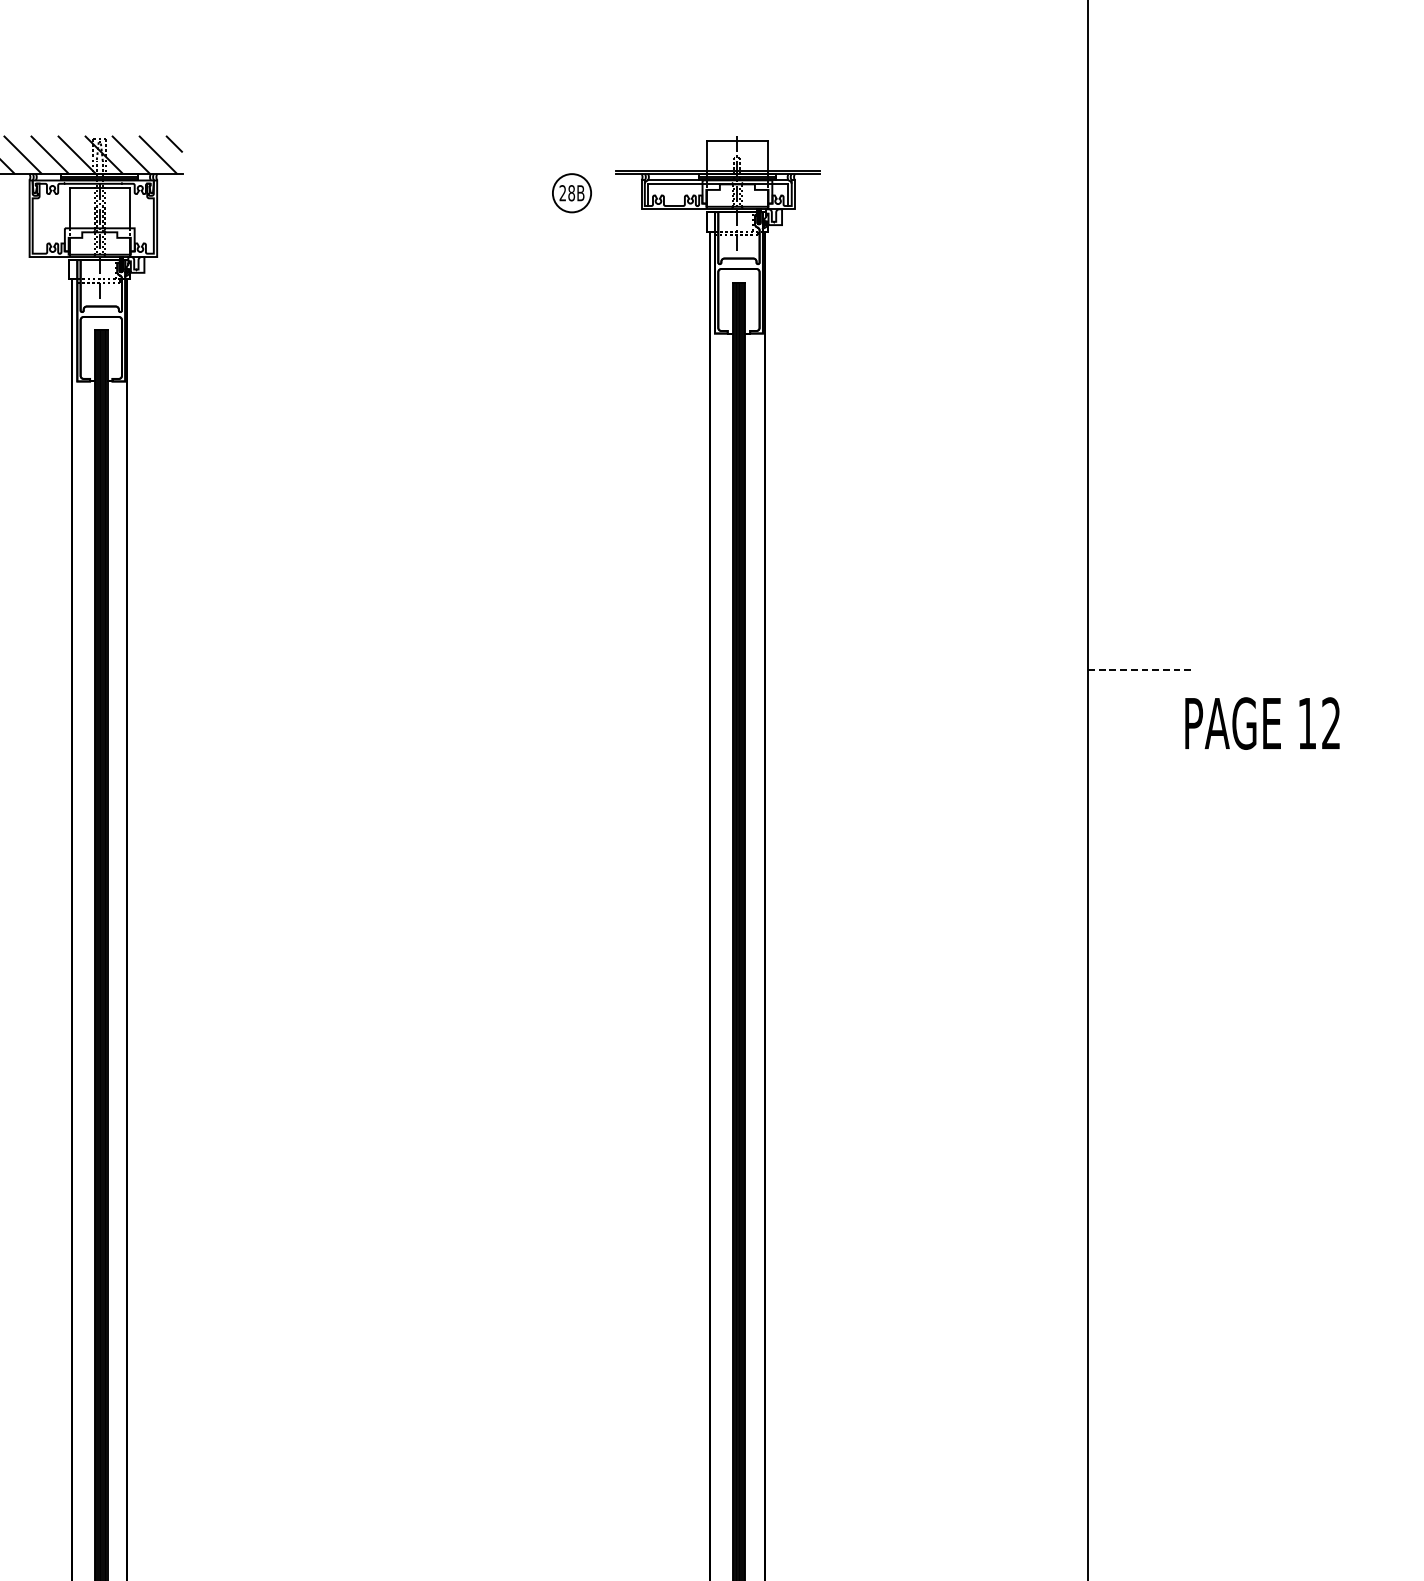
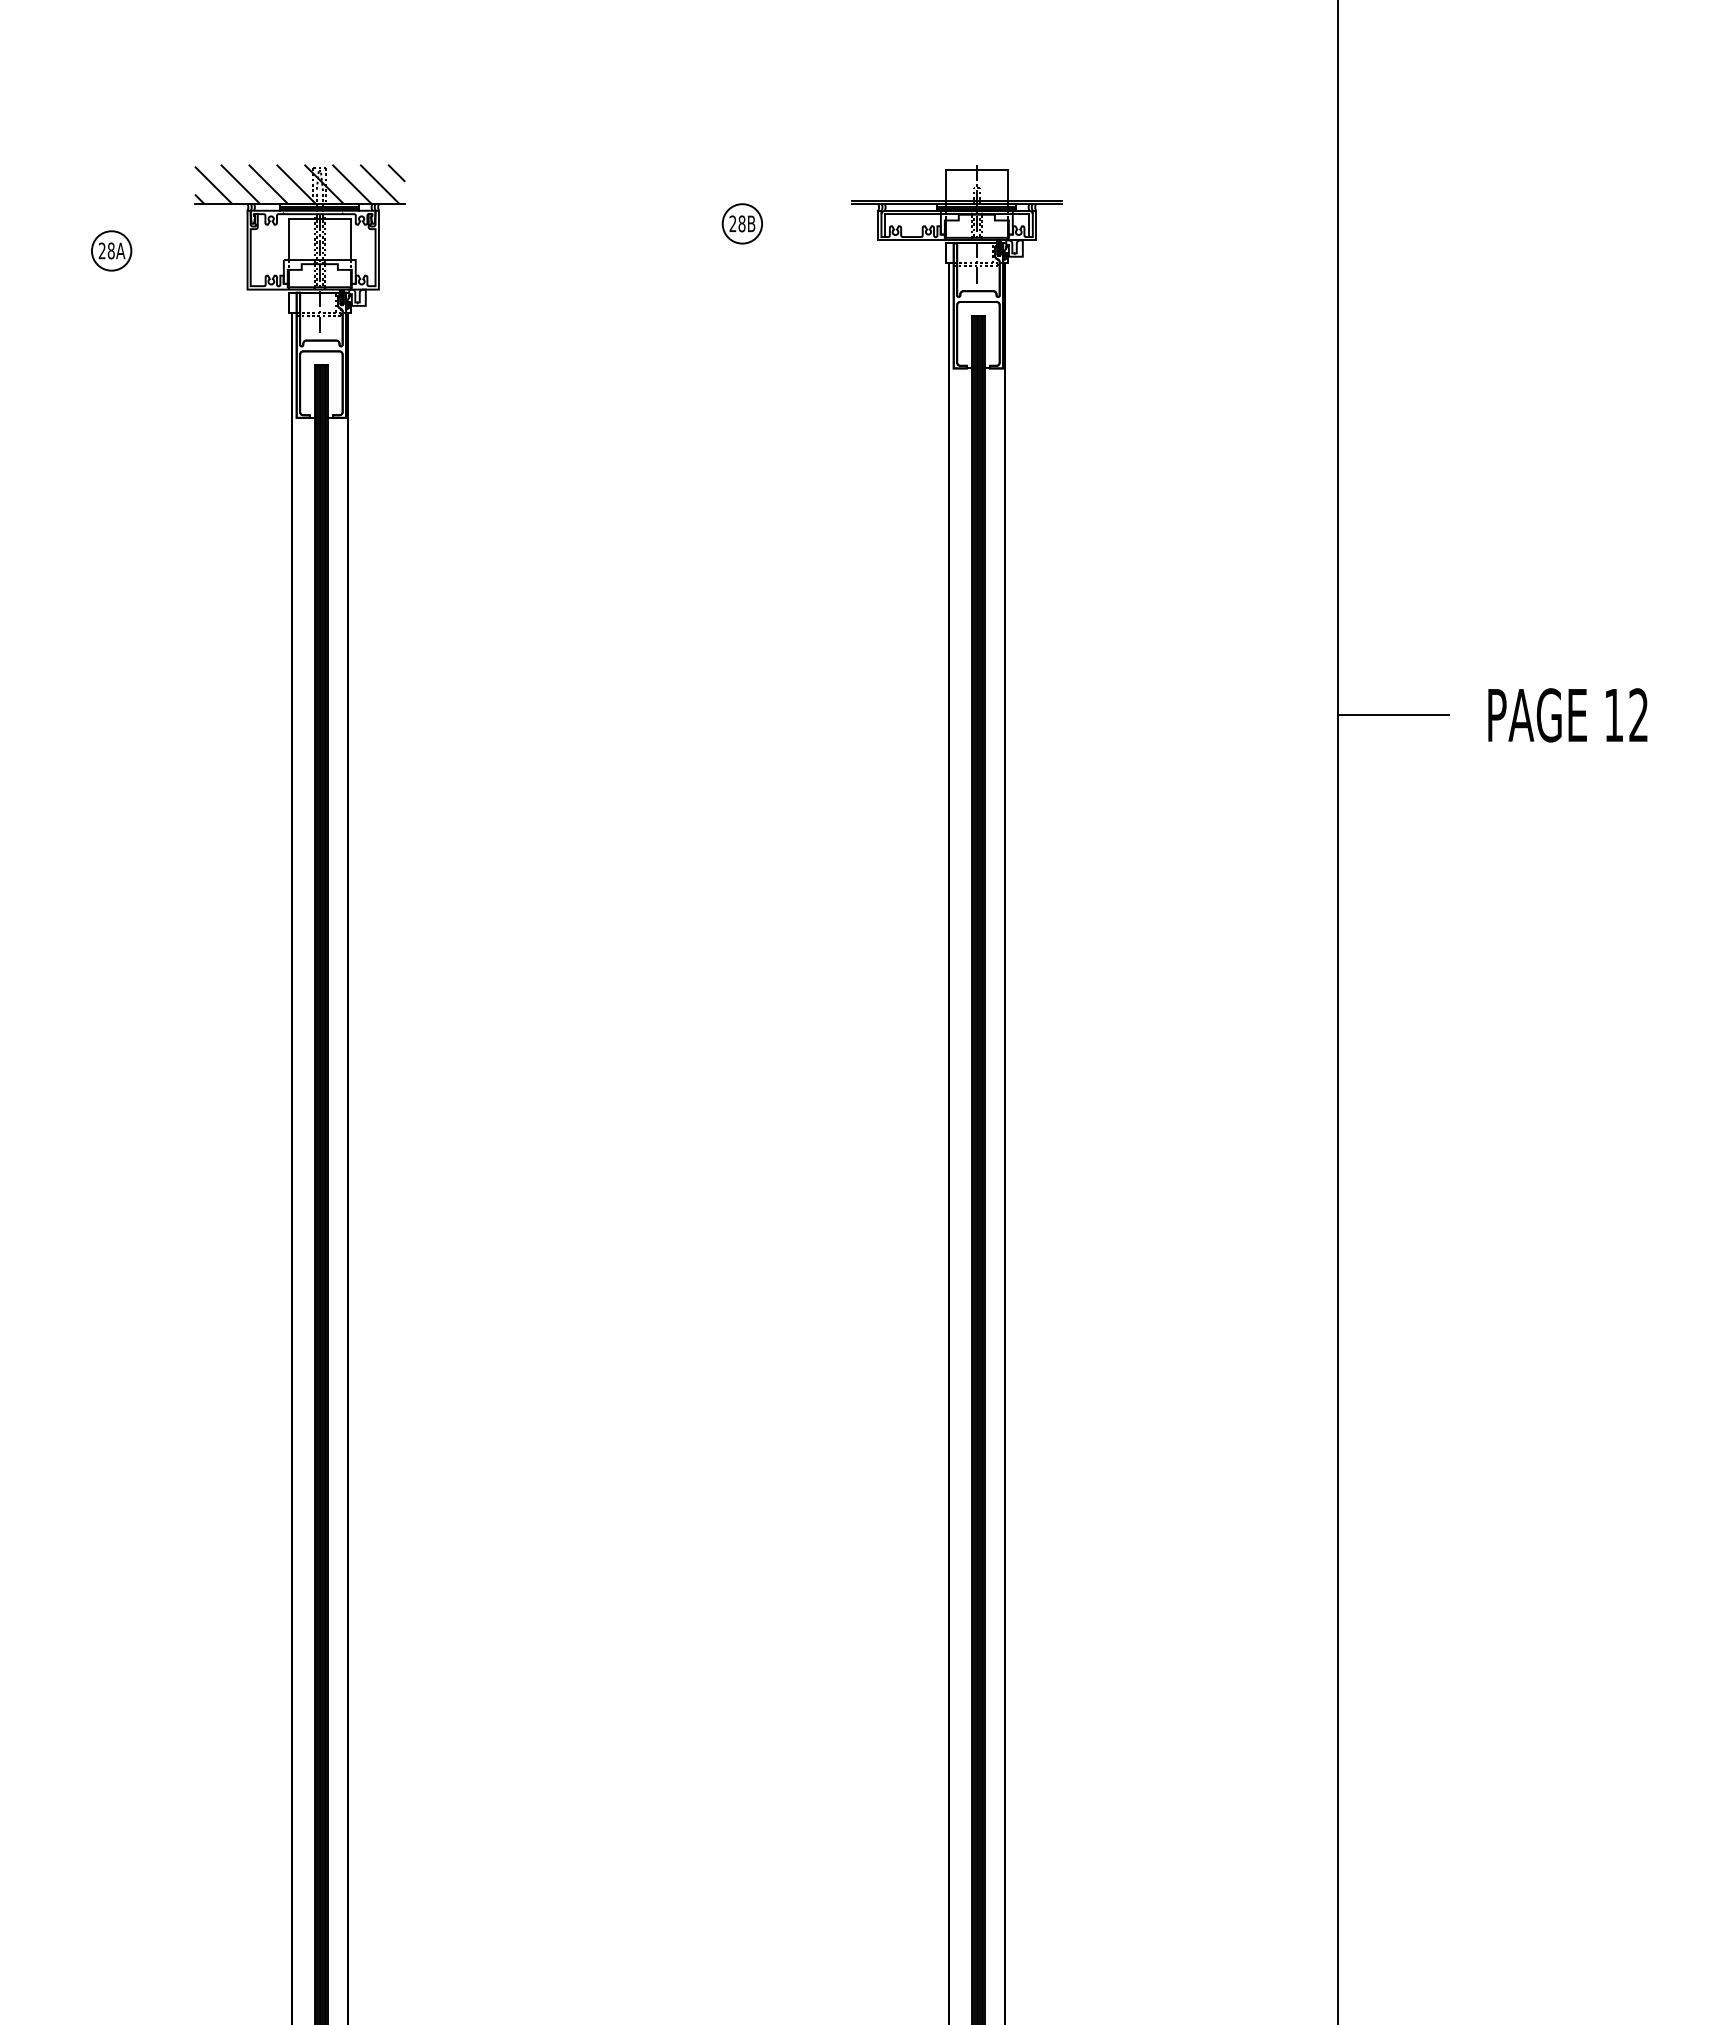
part: (571, 192) -> (741, 223), moved
line: (1141, 670) -> (1393, 715), dashed -> solid
text: (1262, 723) -> (1567, 715), moved

